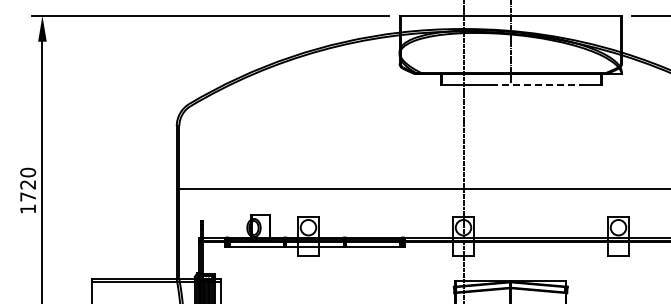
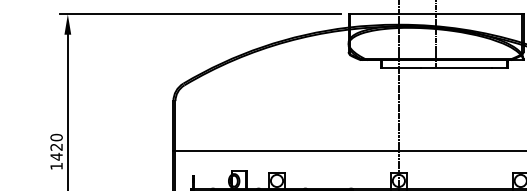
line: (537, 84) -> (457, 68), dashed -> solid
text: (27, 197) -> (56, 157), 1720 -> 1420

